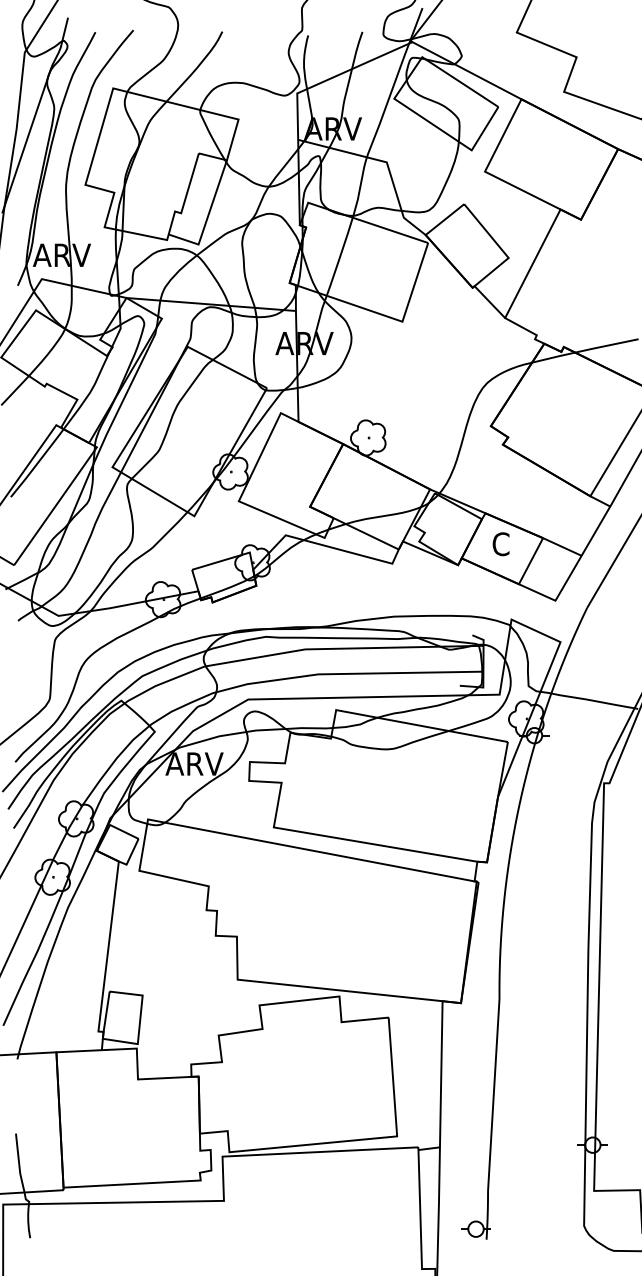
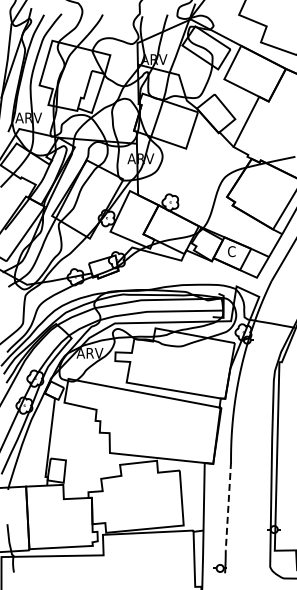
line: (493, 1095) -> (228, 506), solid -> dashed

